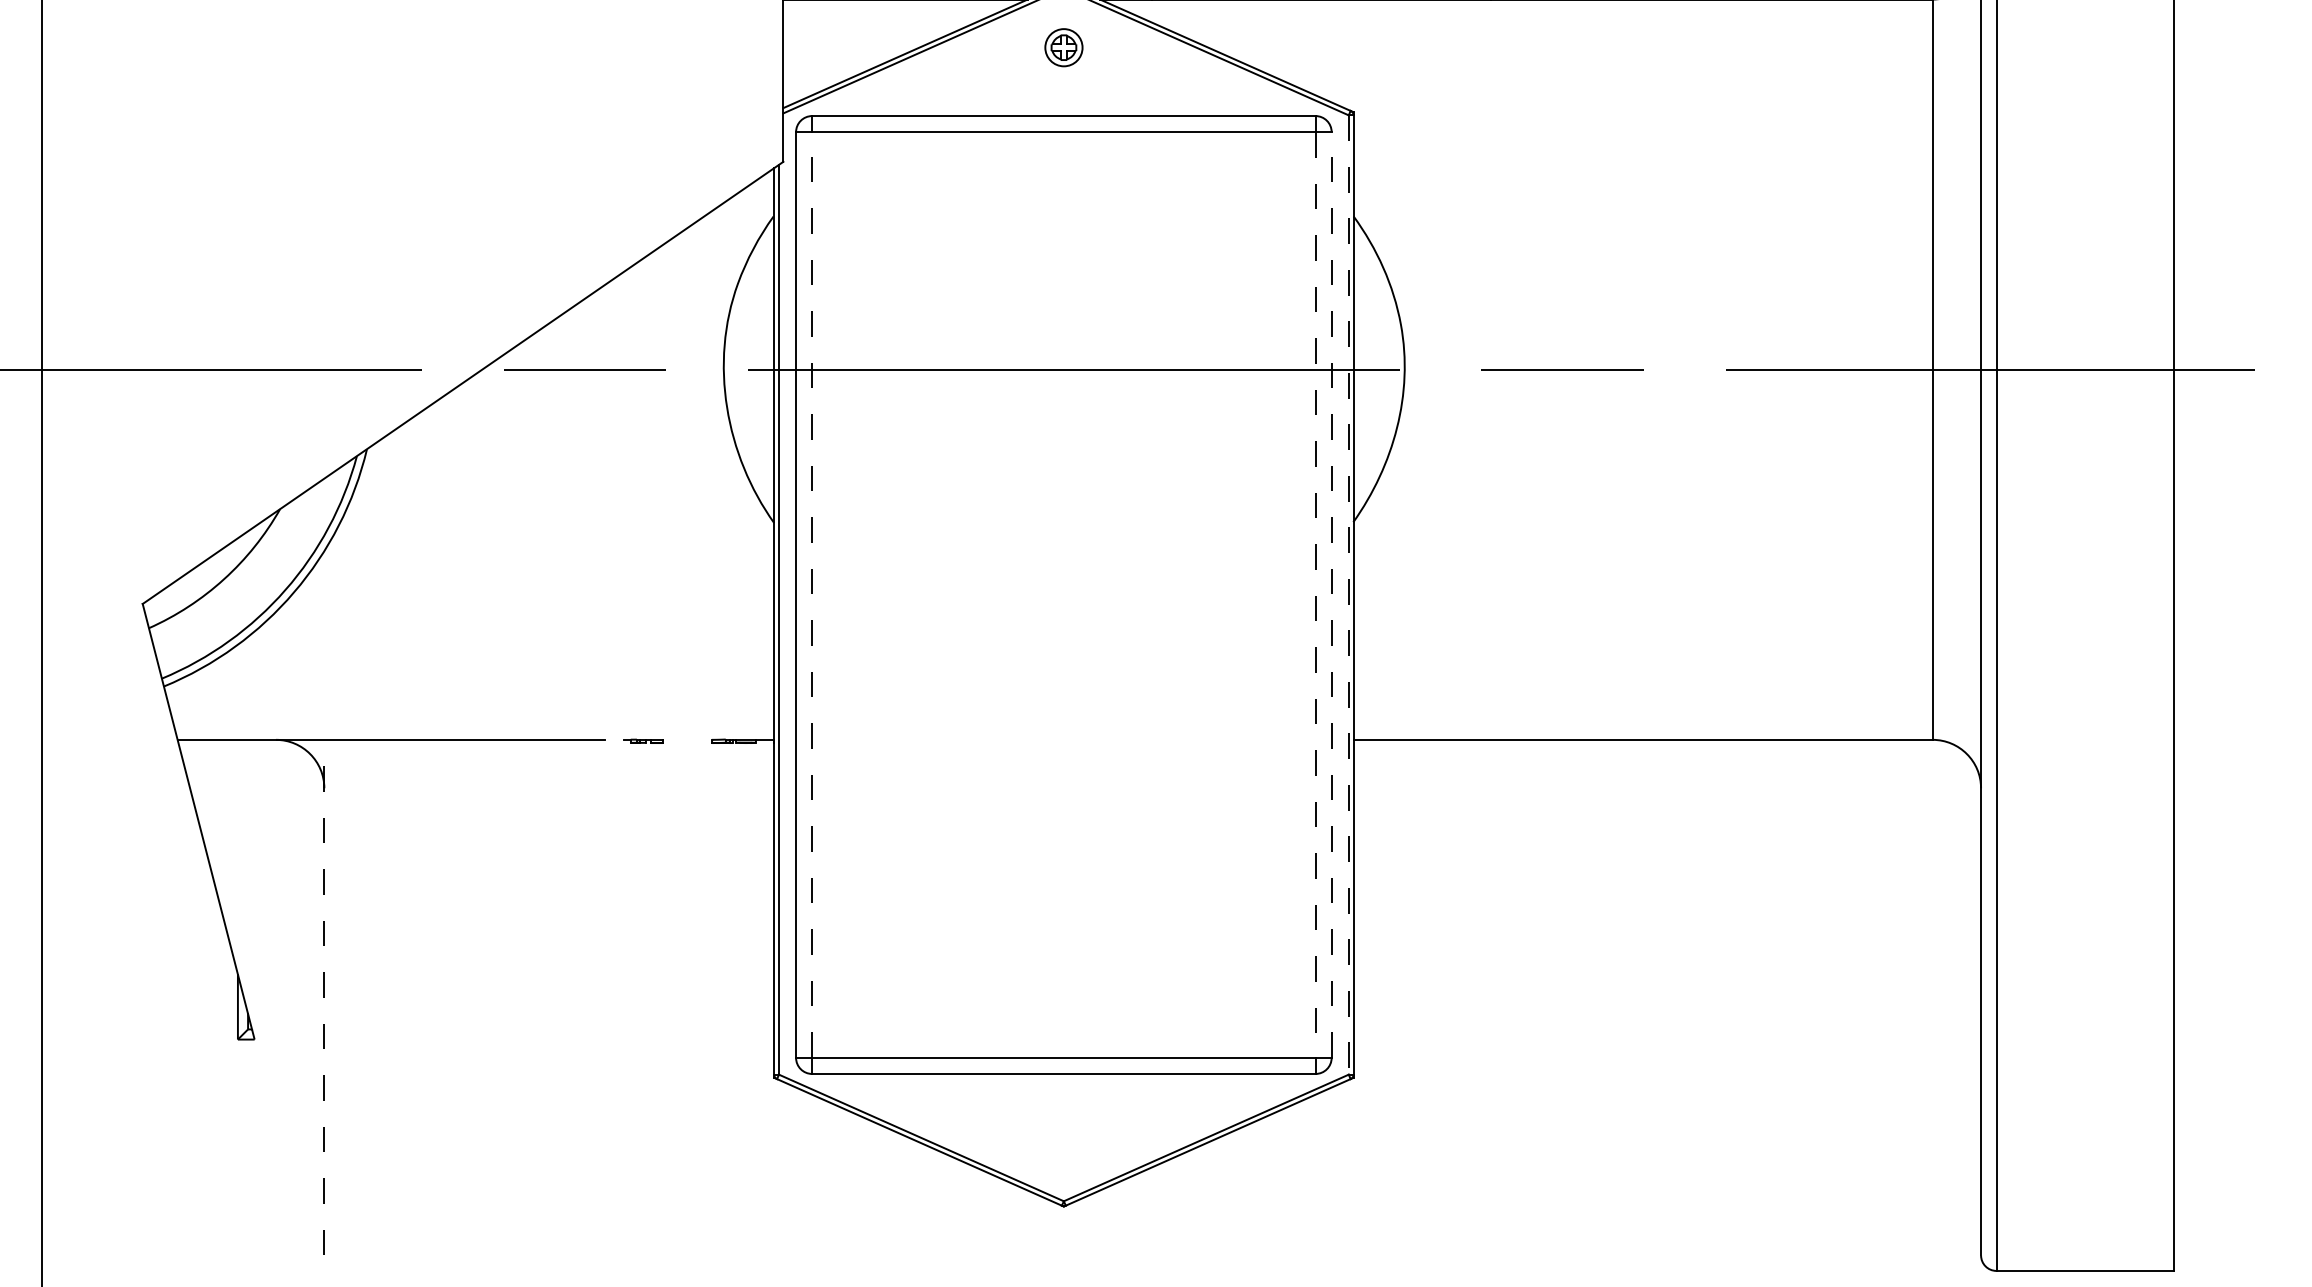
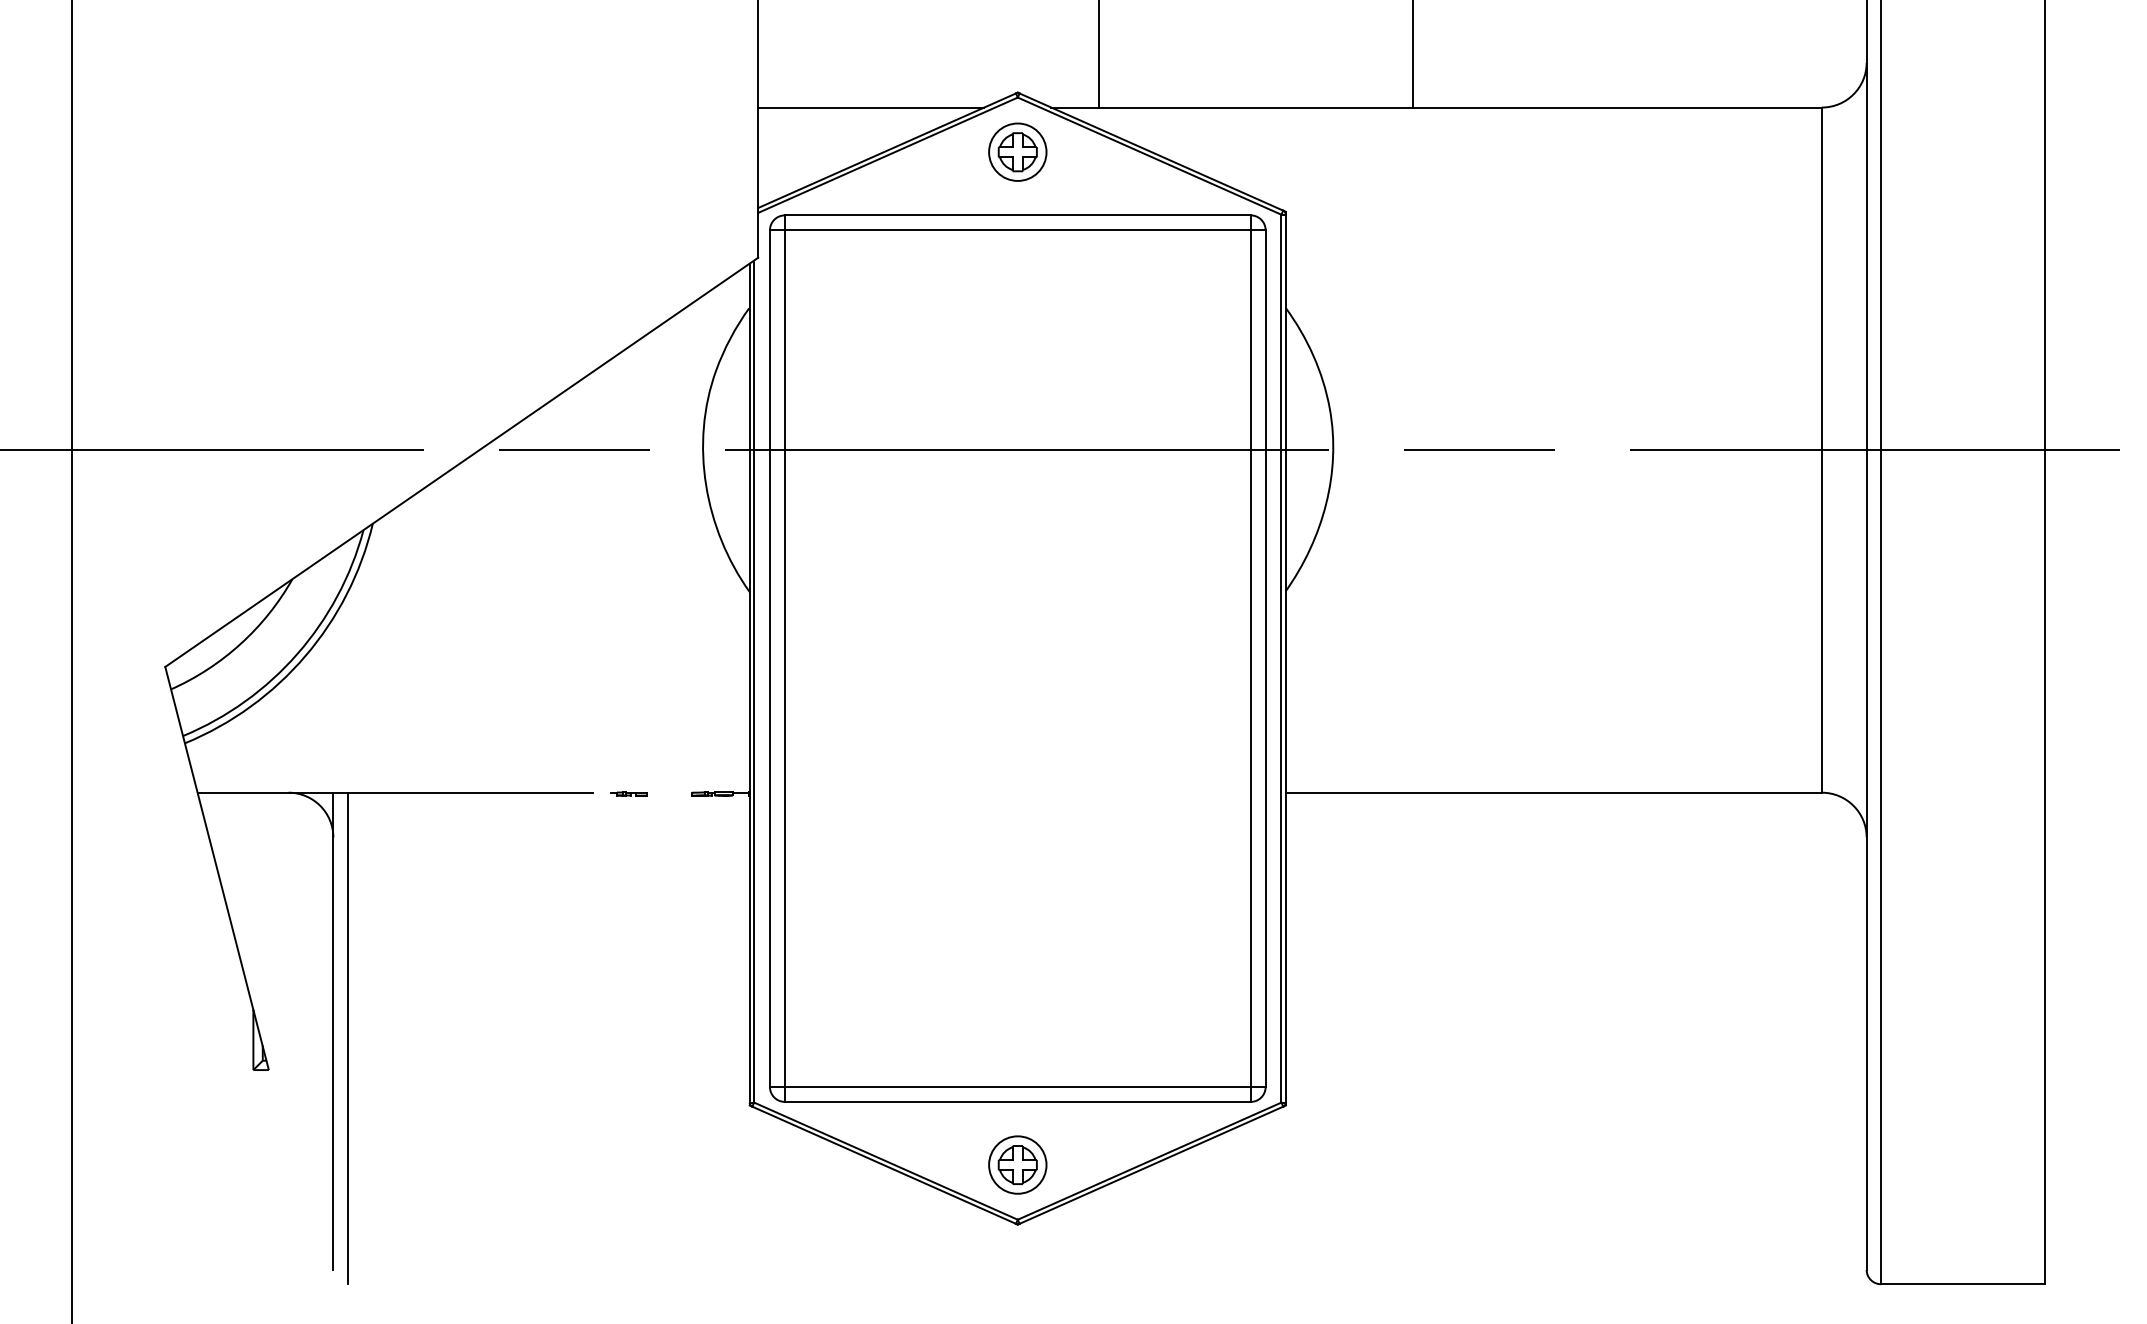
part: (1063, 47) -> (1017, 151), size x1.67
line: (811, 594) -> (784, 658), dashed -> solid
line: (1331, 594) -> (1265, 658), dashed -> solid
line: (1348, 594) -> (1281, 658), dashed -> solid
line: (1315, 595) -> (1250, 659), dashed -> solid
line: (324, 997) -> (333, 1031), dashed -> solid
line: (339, 1005) -> (347, 1038), added
part: (1063, 1141) -> (1017, 1164), added

